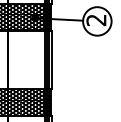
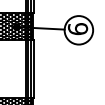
text: (96, 20) -> (78, 29), 2 -> 6

